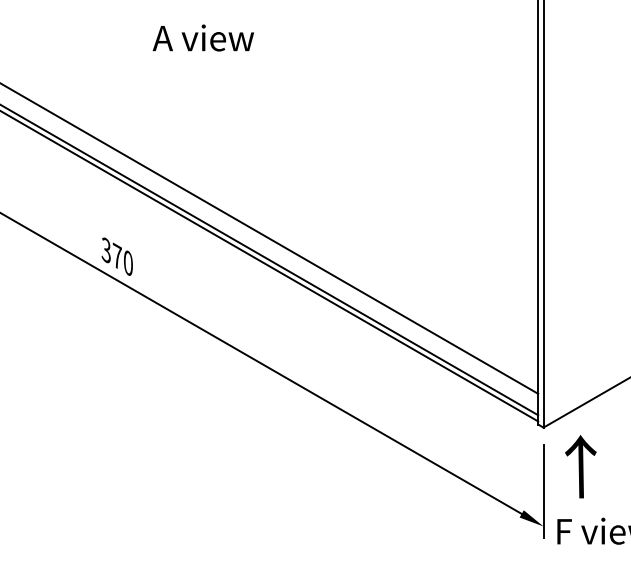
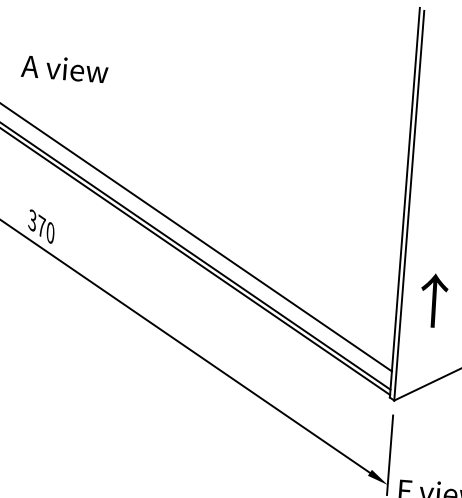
text: (202, 37) -> (64, 68), moved
text: (580, 466) -> (433, 300), moved

